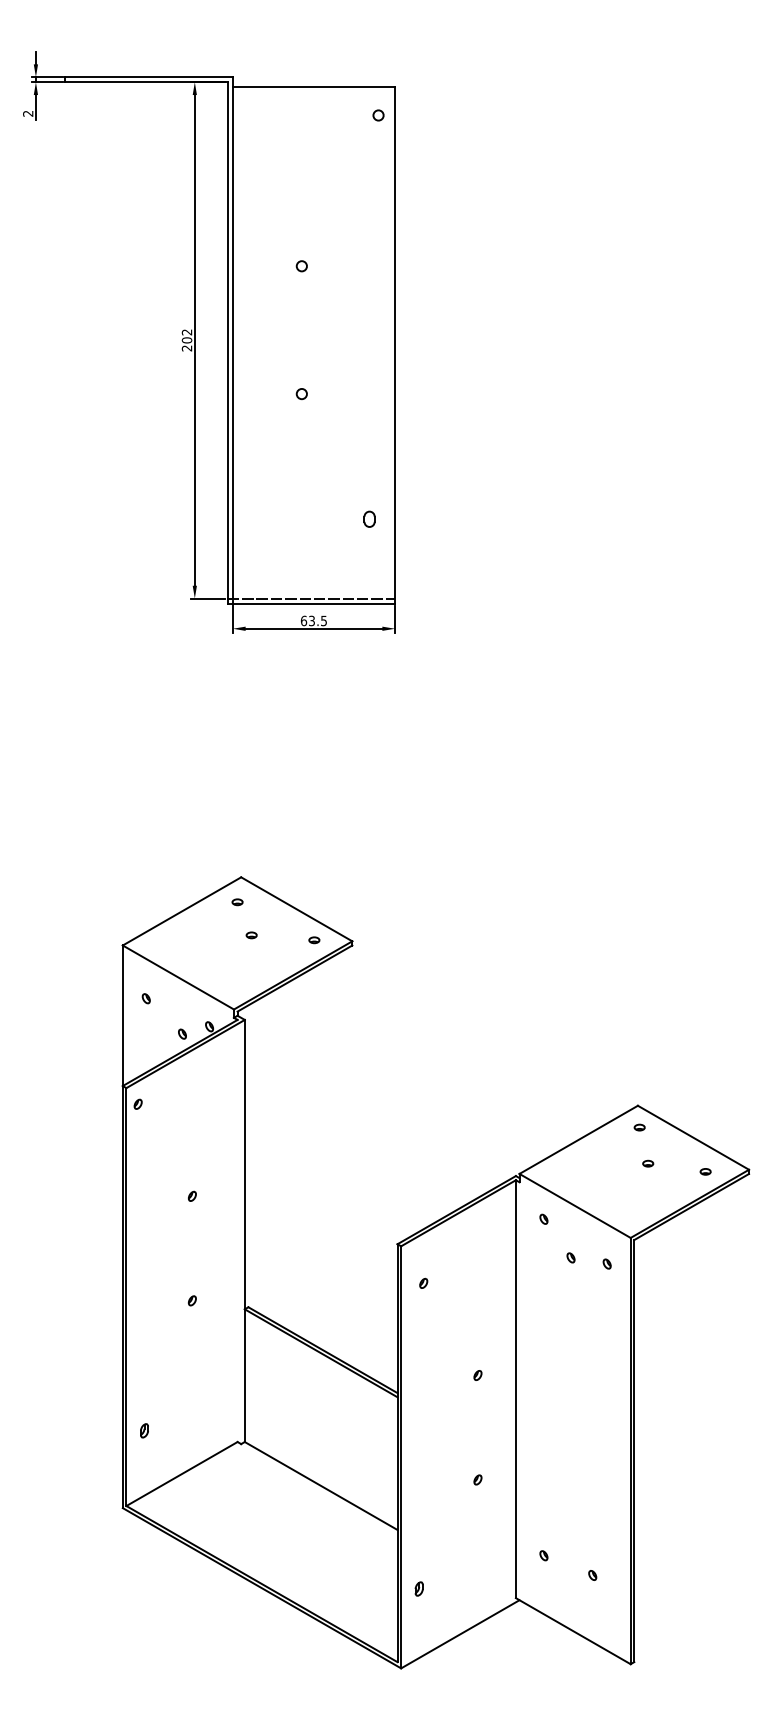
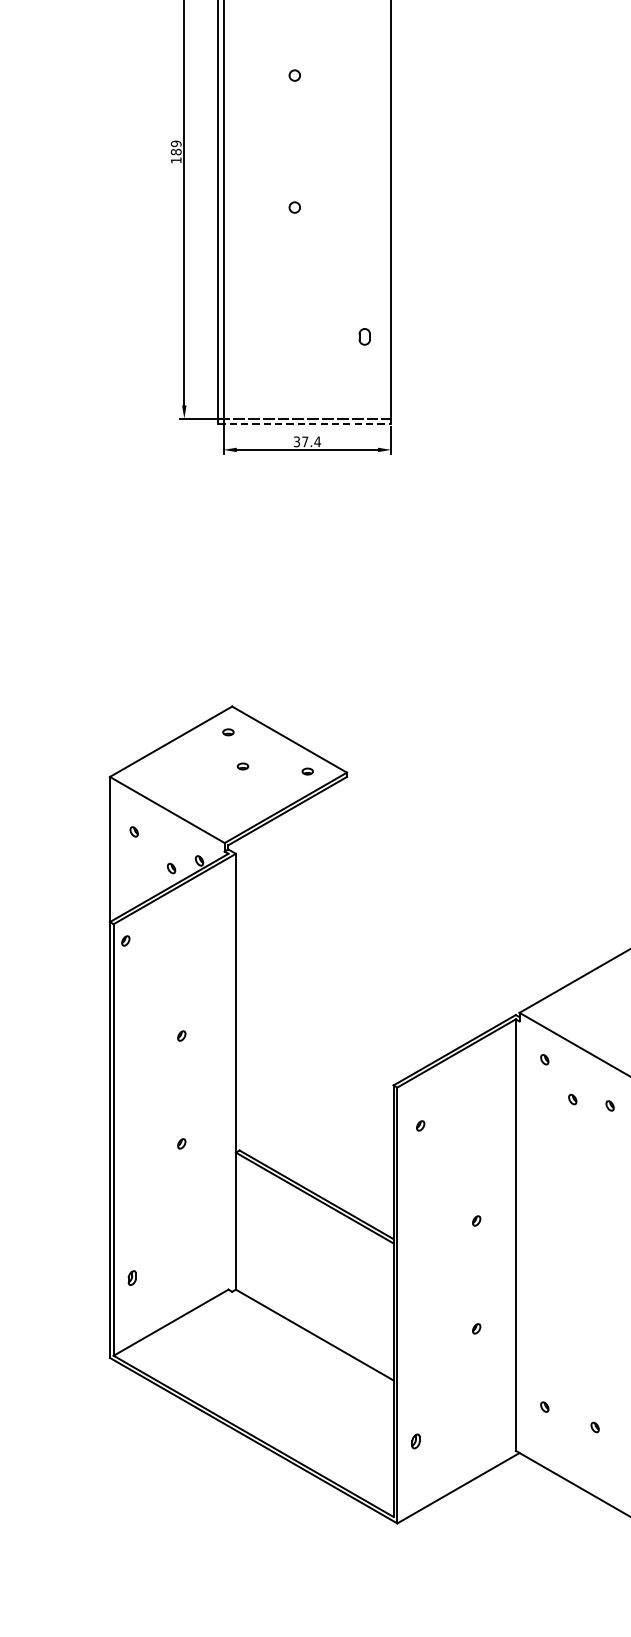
text: (186, 340) -> (175, 152), 202 -> 189
line: (311, 603) -> (304, 423), solid -> dashed
text: (313, 620) -> (306, 441), 63.5 -> 37.4

